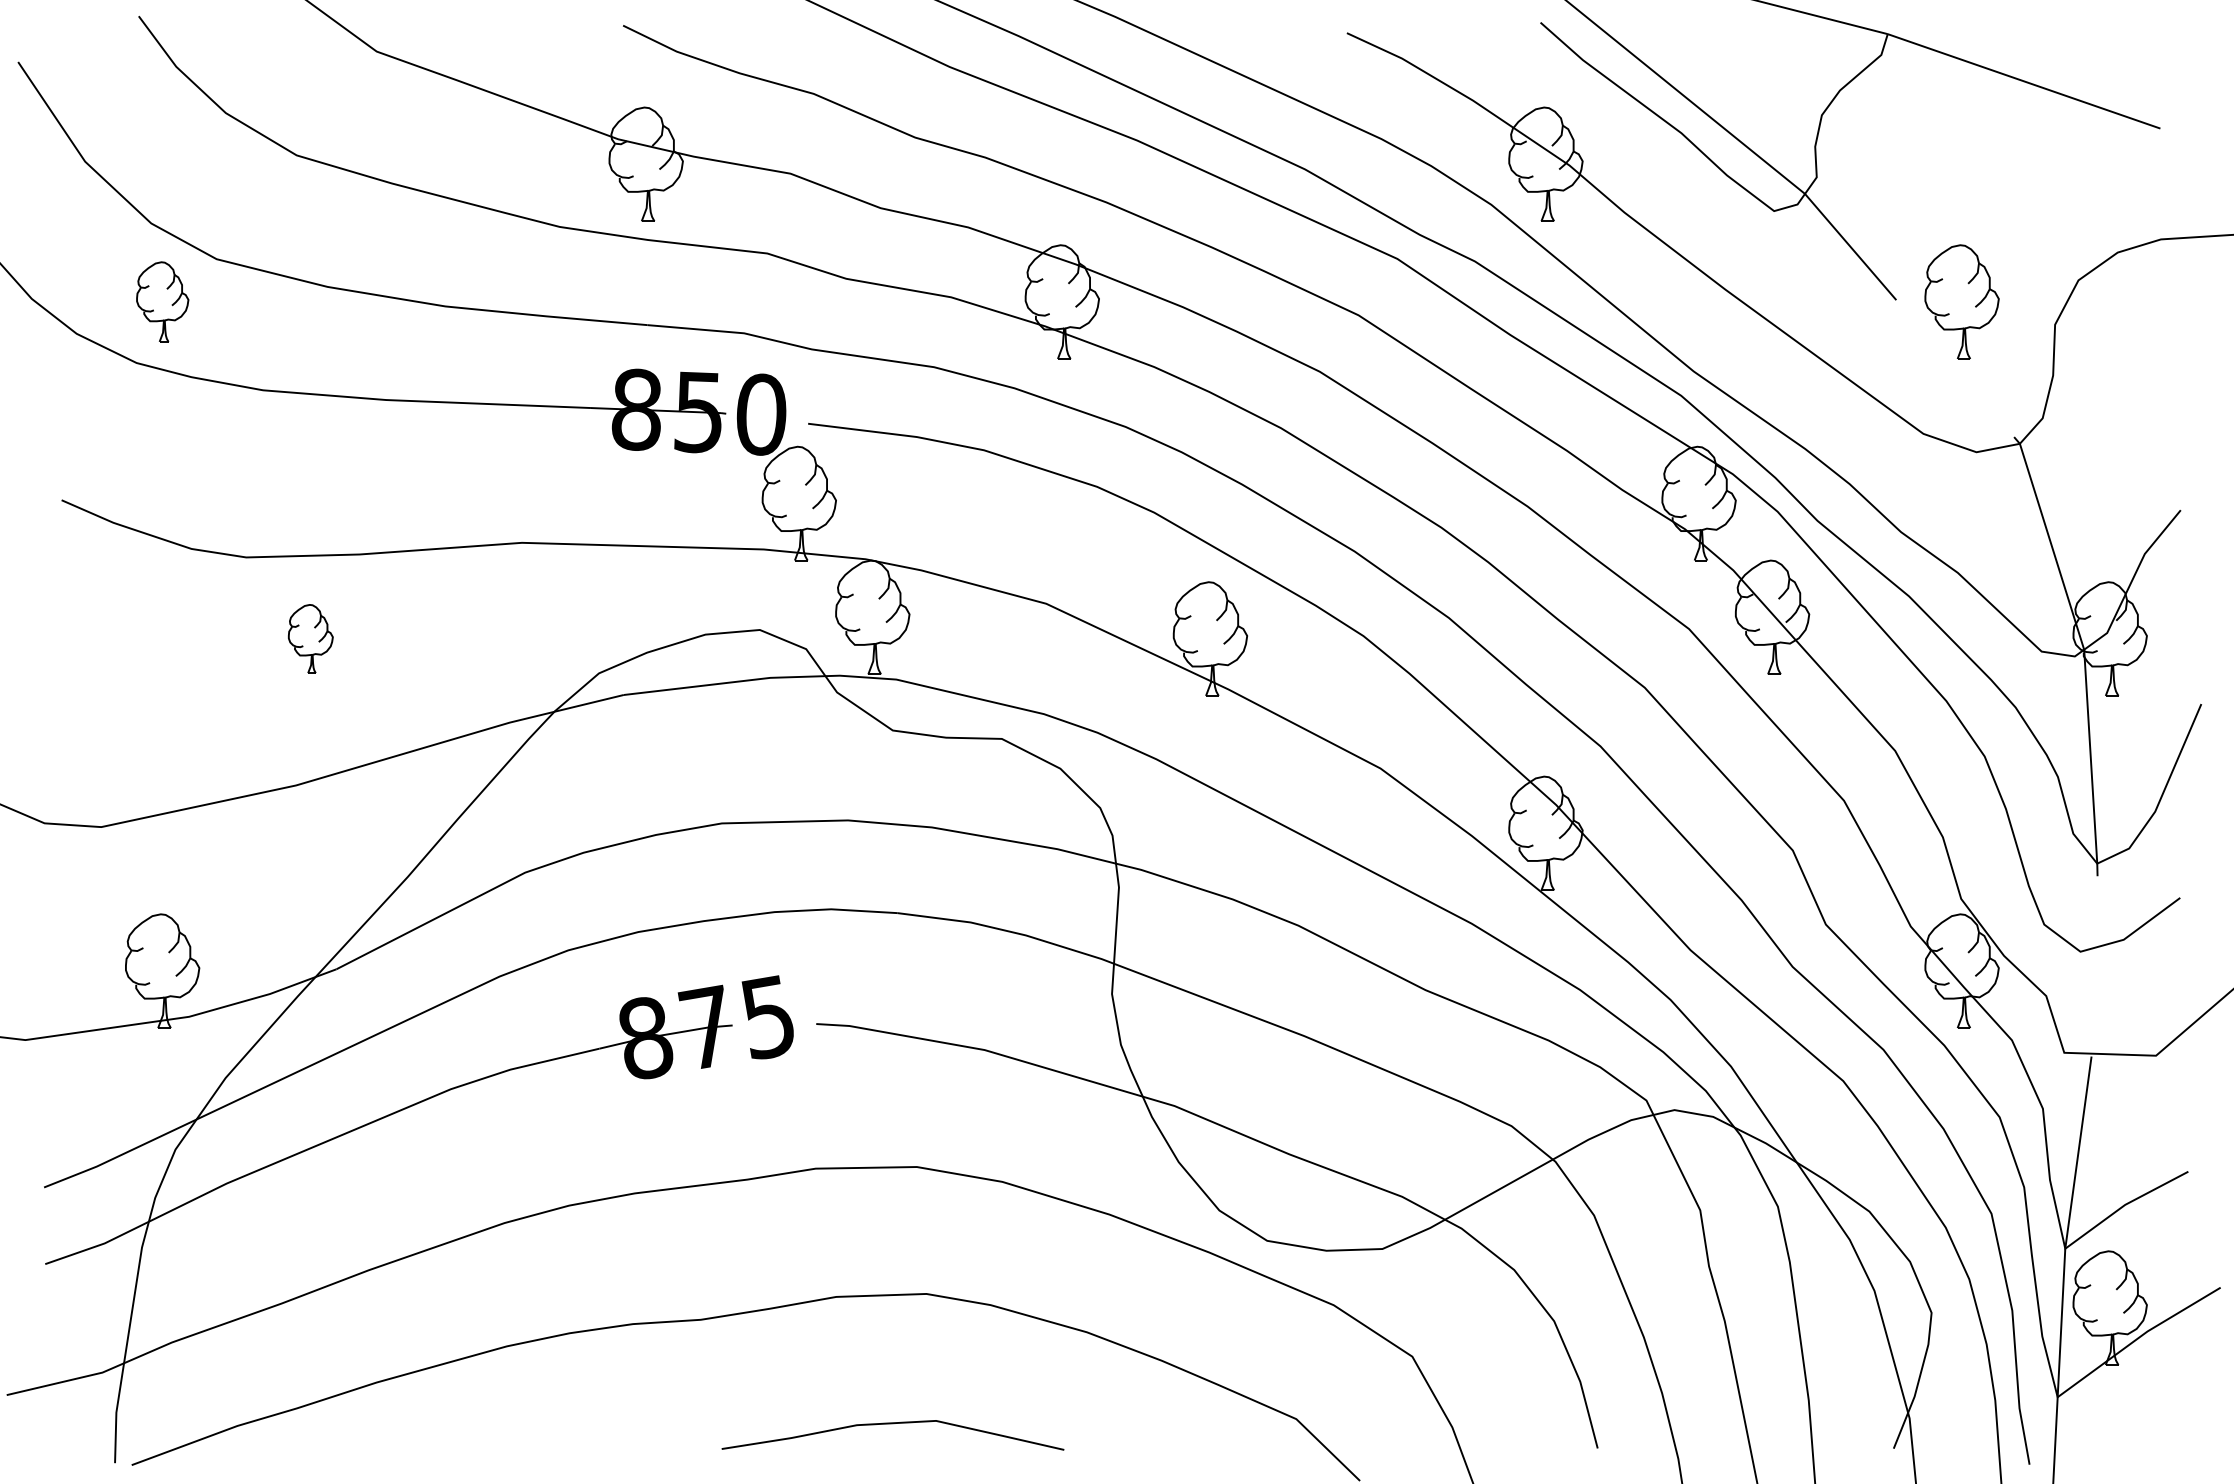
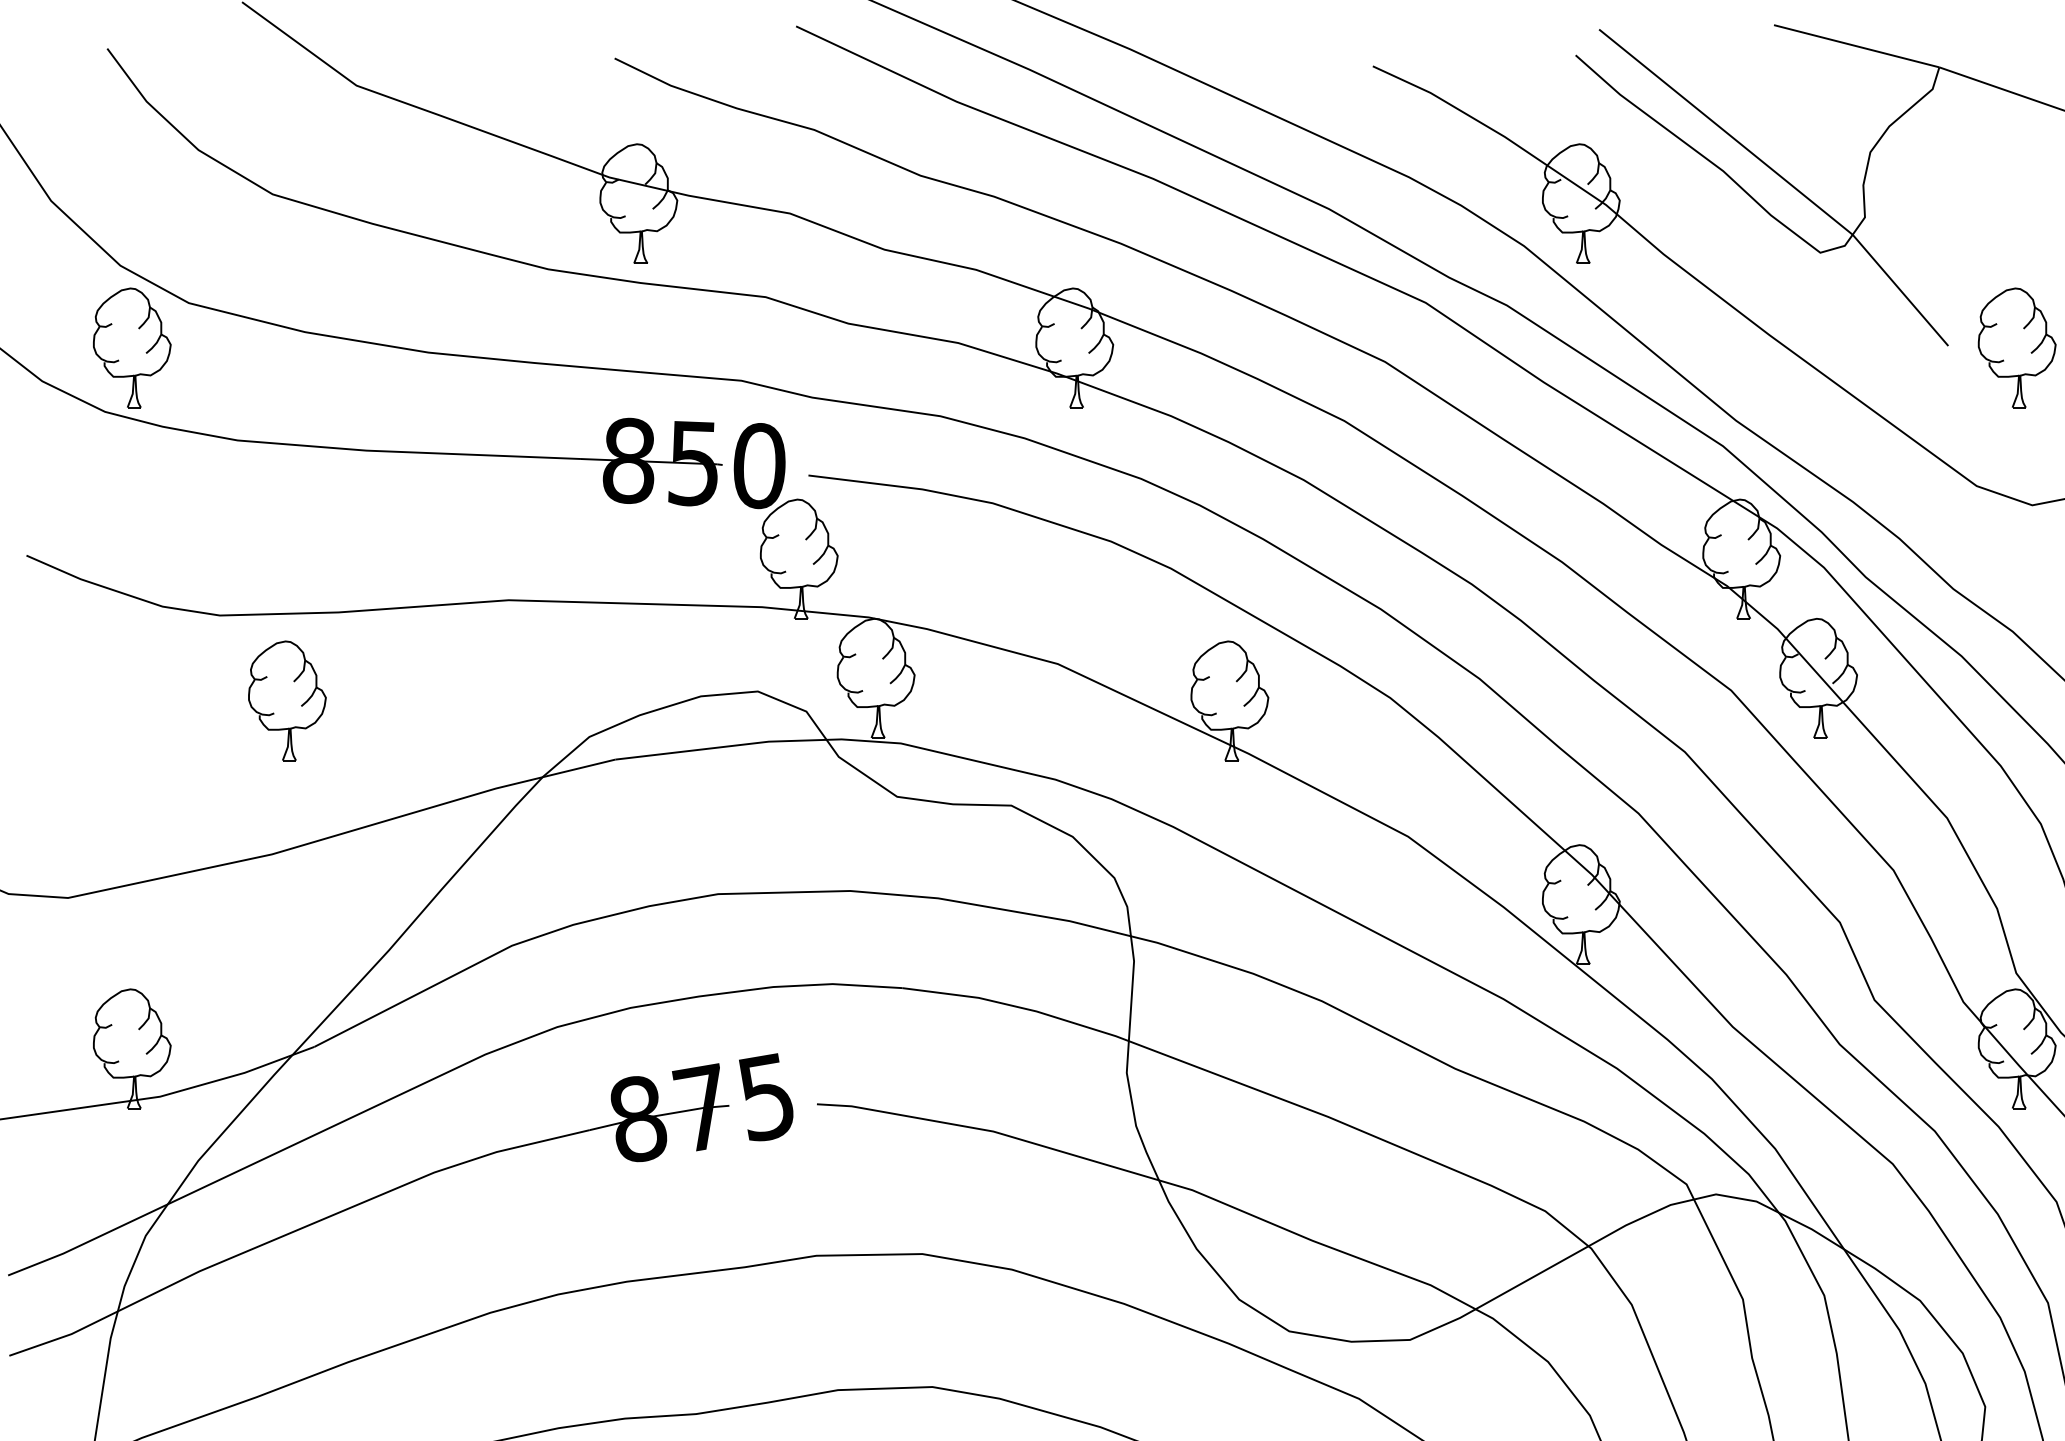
part: (162, 301) -> (132, 347), size x1.43
part: (310, 638) -> (287, 700), size x1.67

